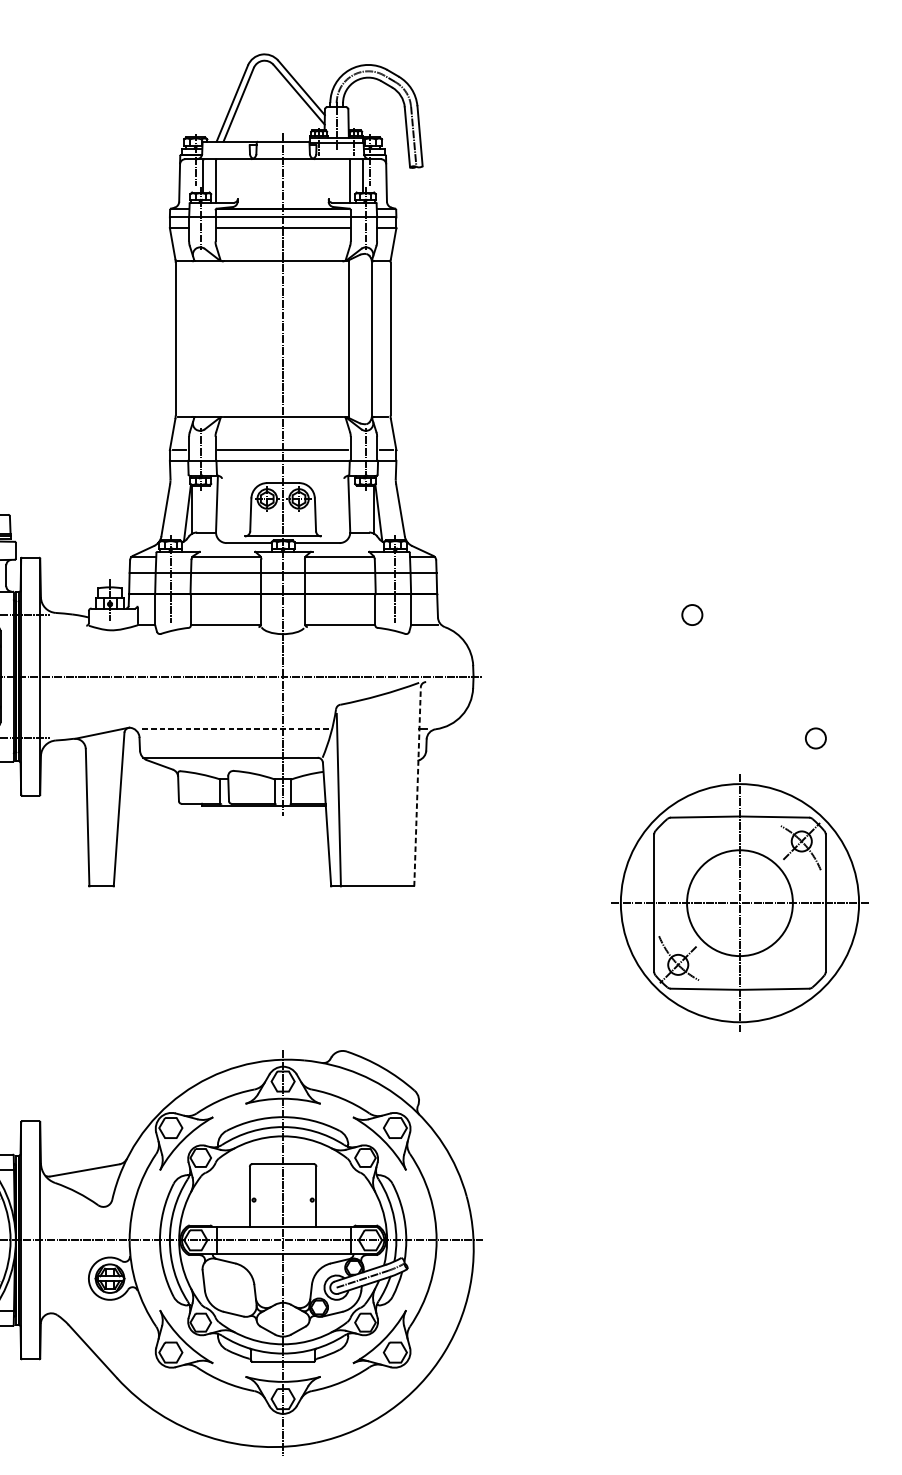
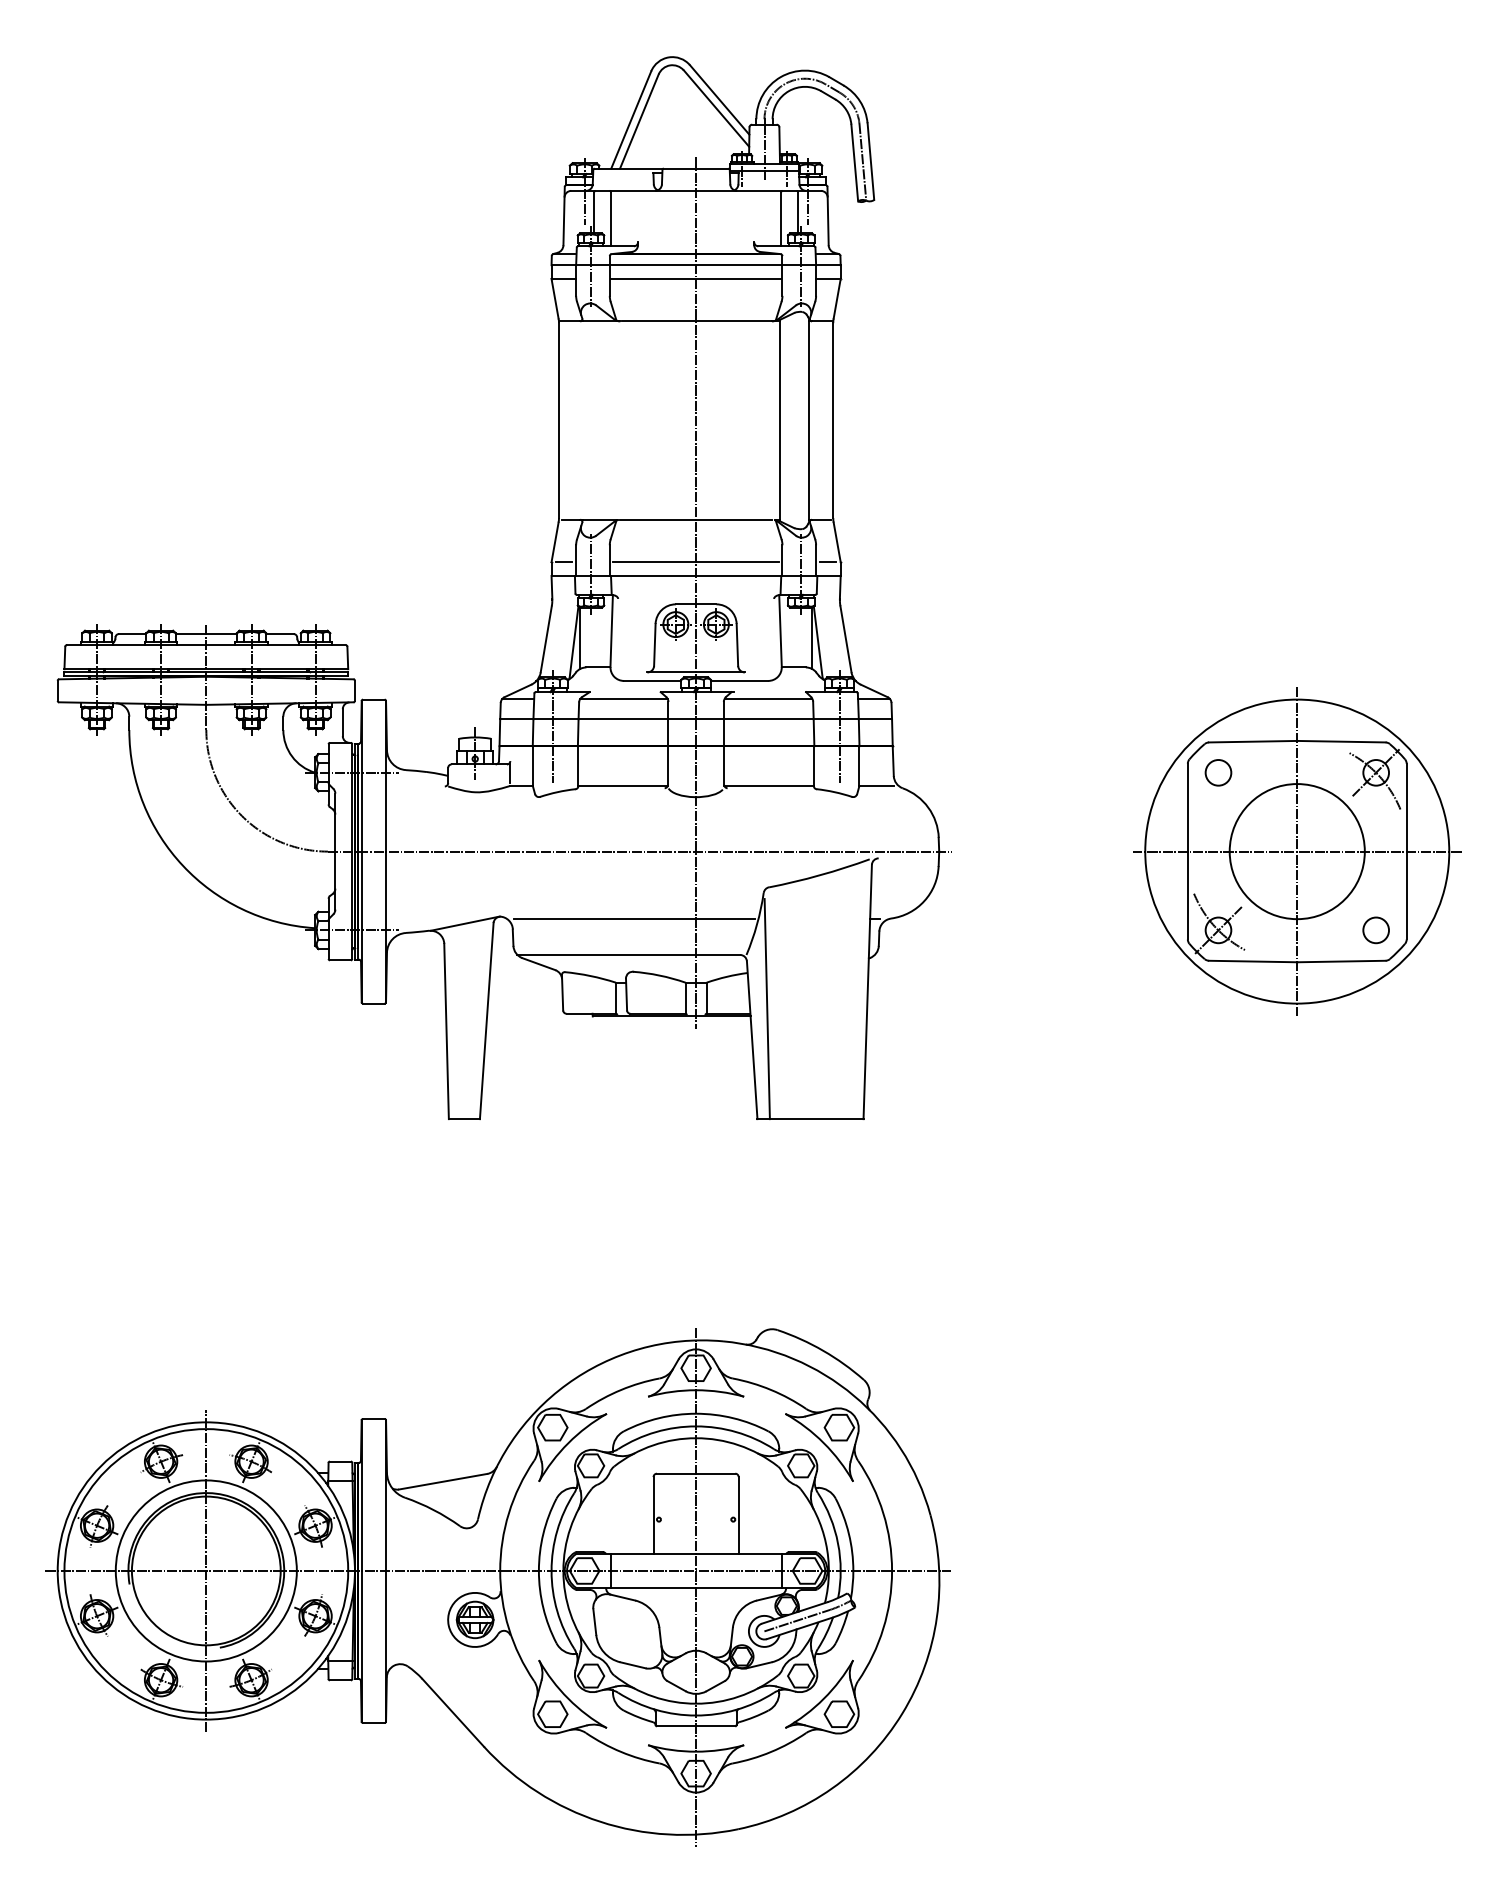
line: (234, 729) -> (633, 918), dashed -> solid
line: (417, 786) -> (867, 991), dashed -> solid
part: (740, 903) -> (1297, 851), moved

